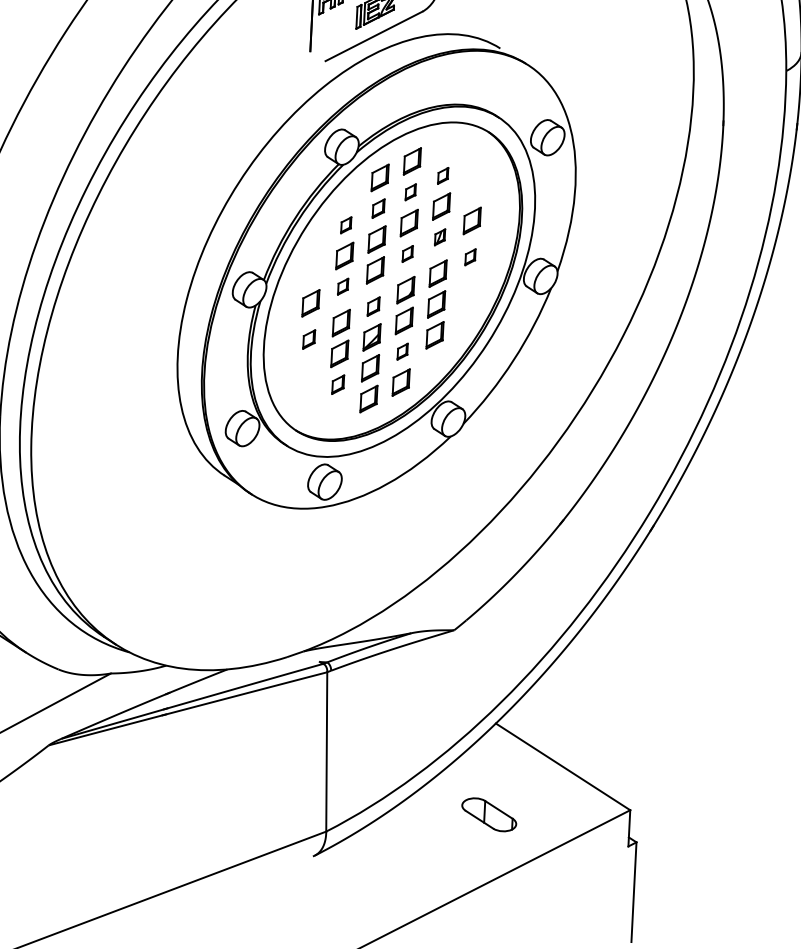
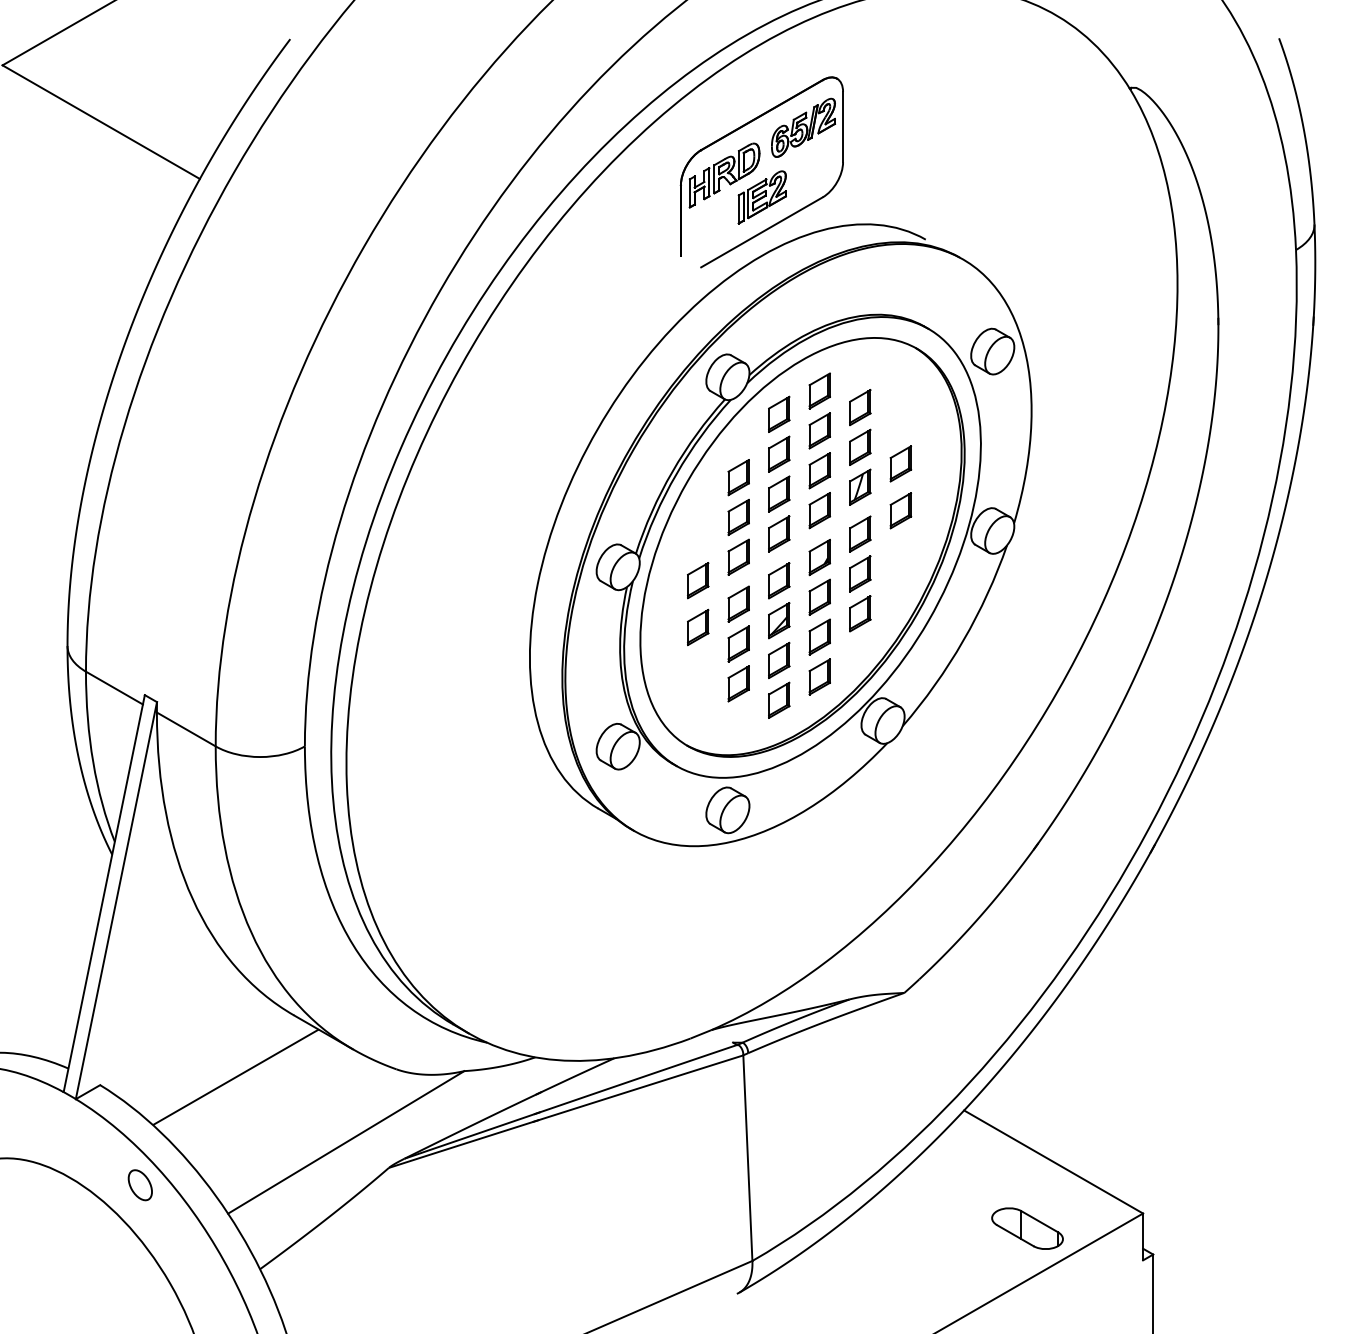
part: (443, 175) -> (860, 407), size x1.67
part: (410, 191) -> (819, 430), size x1.67
part: (378, 208) -> (779, 453), size x1.43
part: (346, 225) -> (738, 477), size x1.67
part: (440, 236) -> (860, 486), size x1.67
part: (407, 253) -> (819, 510), size x1.67
part: (470, 256) -> (900, 510), size x1.67
part: (343, 286) -> (738, 556), size x1.67
part: (373, 306) -> (779, 580), size x1.43
part: (309, 339) -> (698, 627), size x1.43
part: (402, 351) -> (819, 636), size x1.67
part: (338, 384) -> (738, 683), size x1.43
part: (489, 814) -> (1027, 1228), moved

